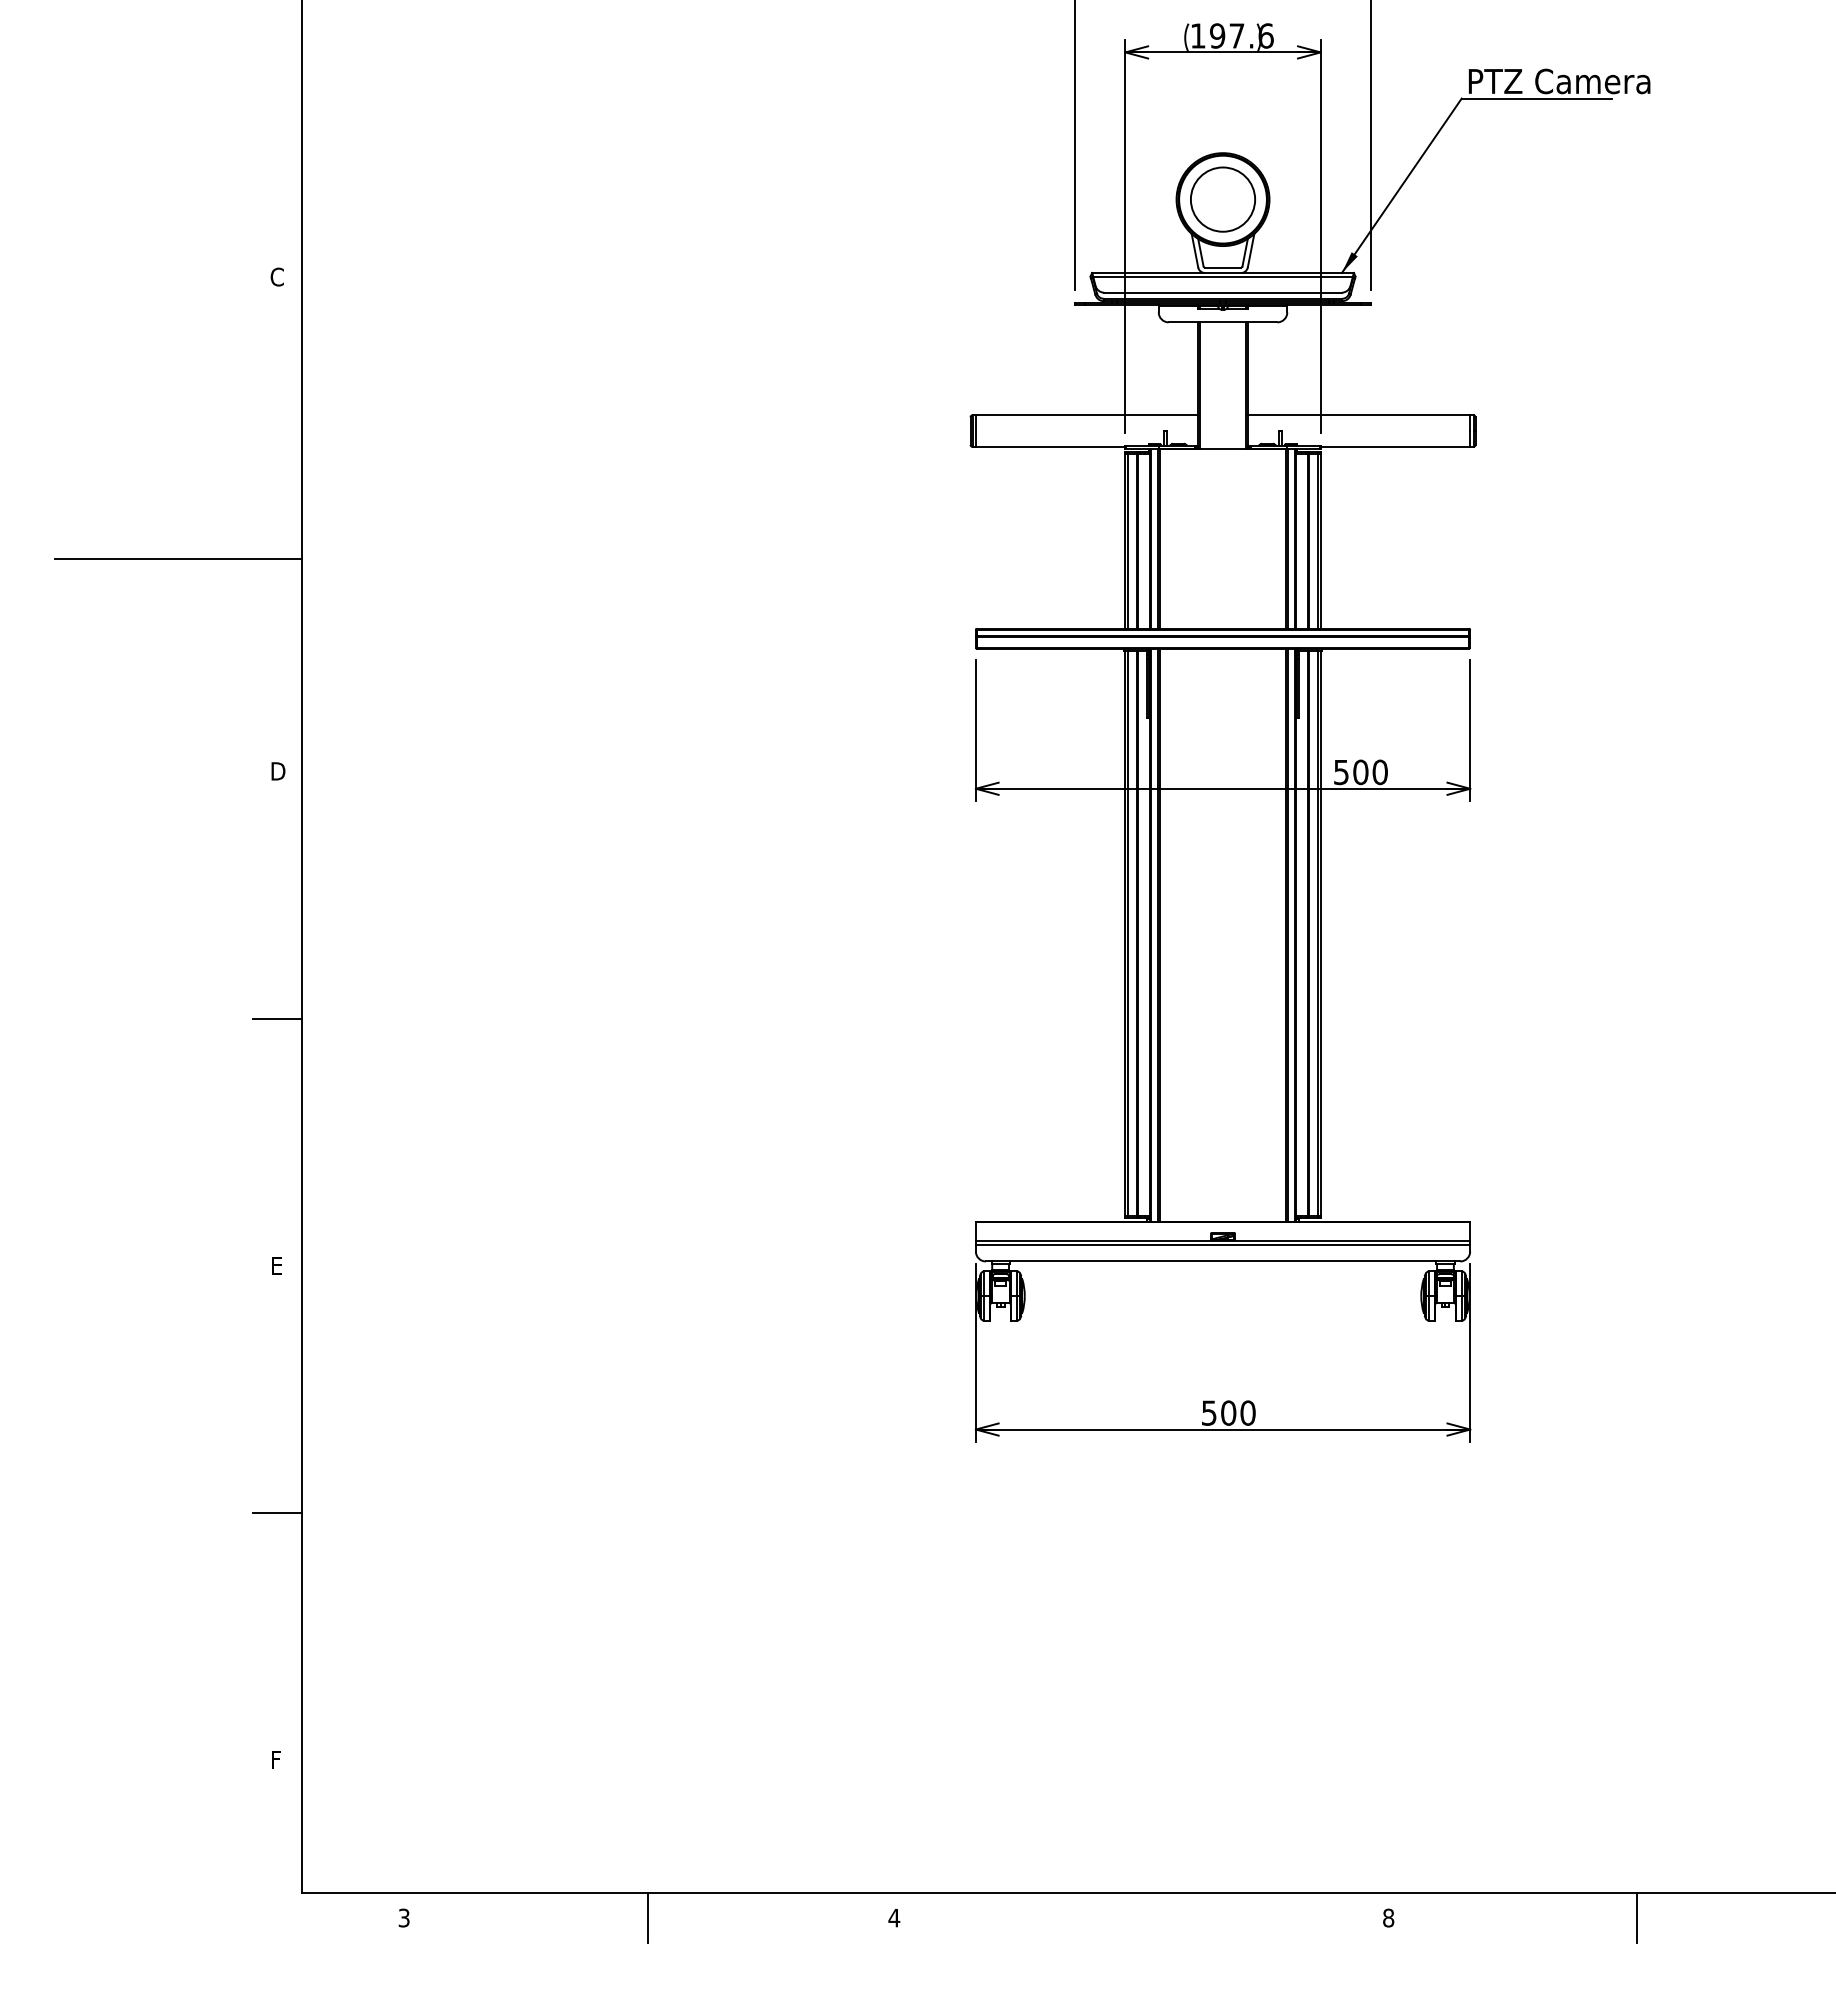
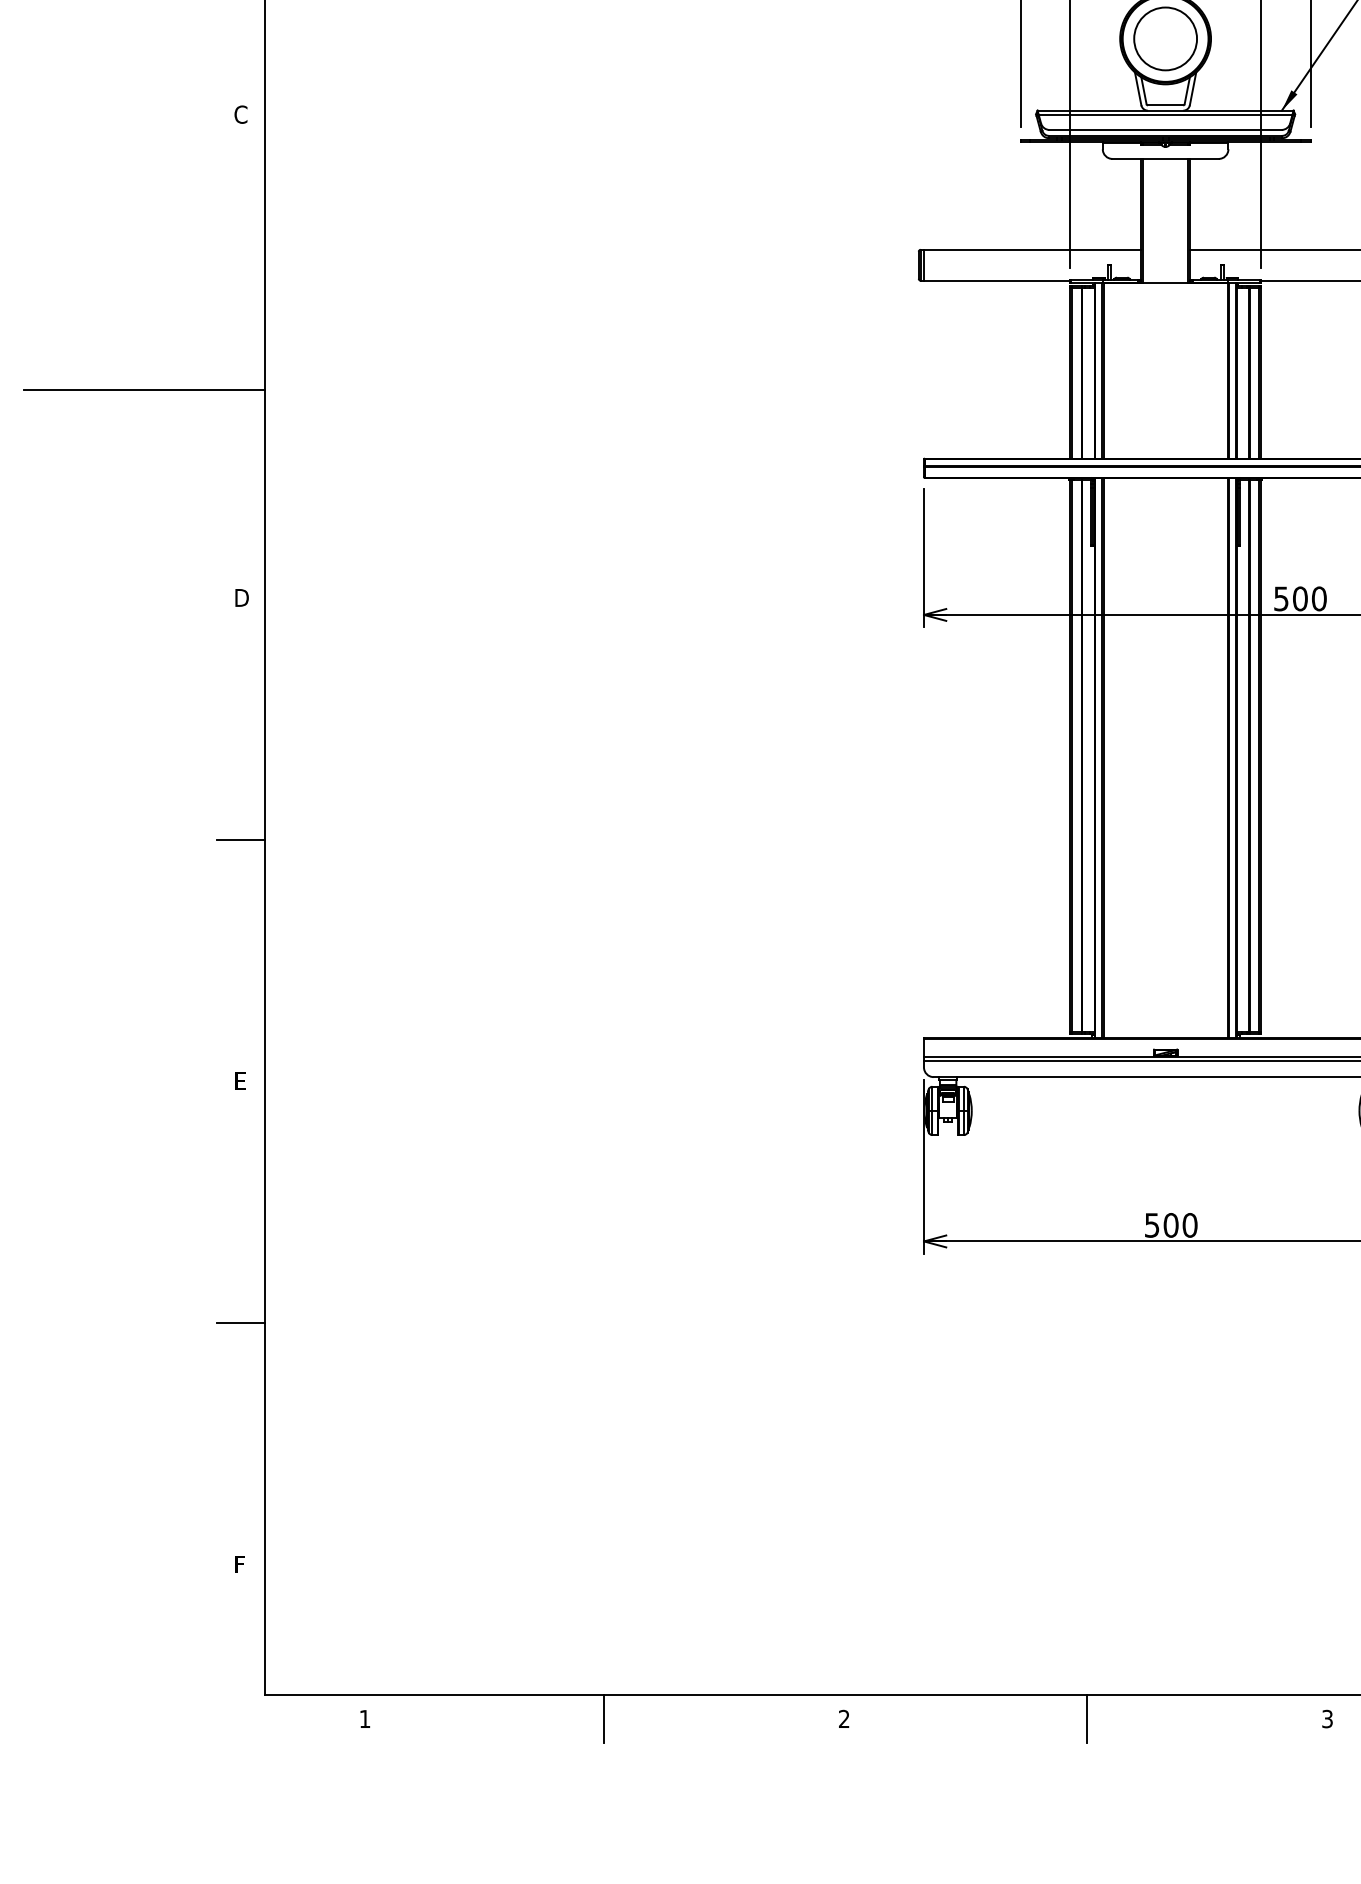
text: (403, 1917) -> (364, 1718), 3 -> 1
text: (894, 1917) -> (844, 1718), 4 -> 2
line: (1142, 1917) -> (1086, 1718), added
text: (1388, 1917) -> (1327, 1718), 8 -> 3

